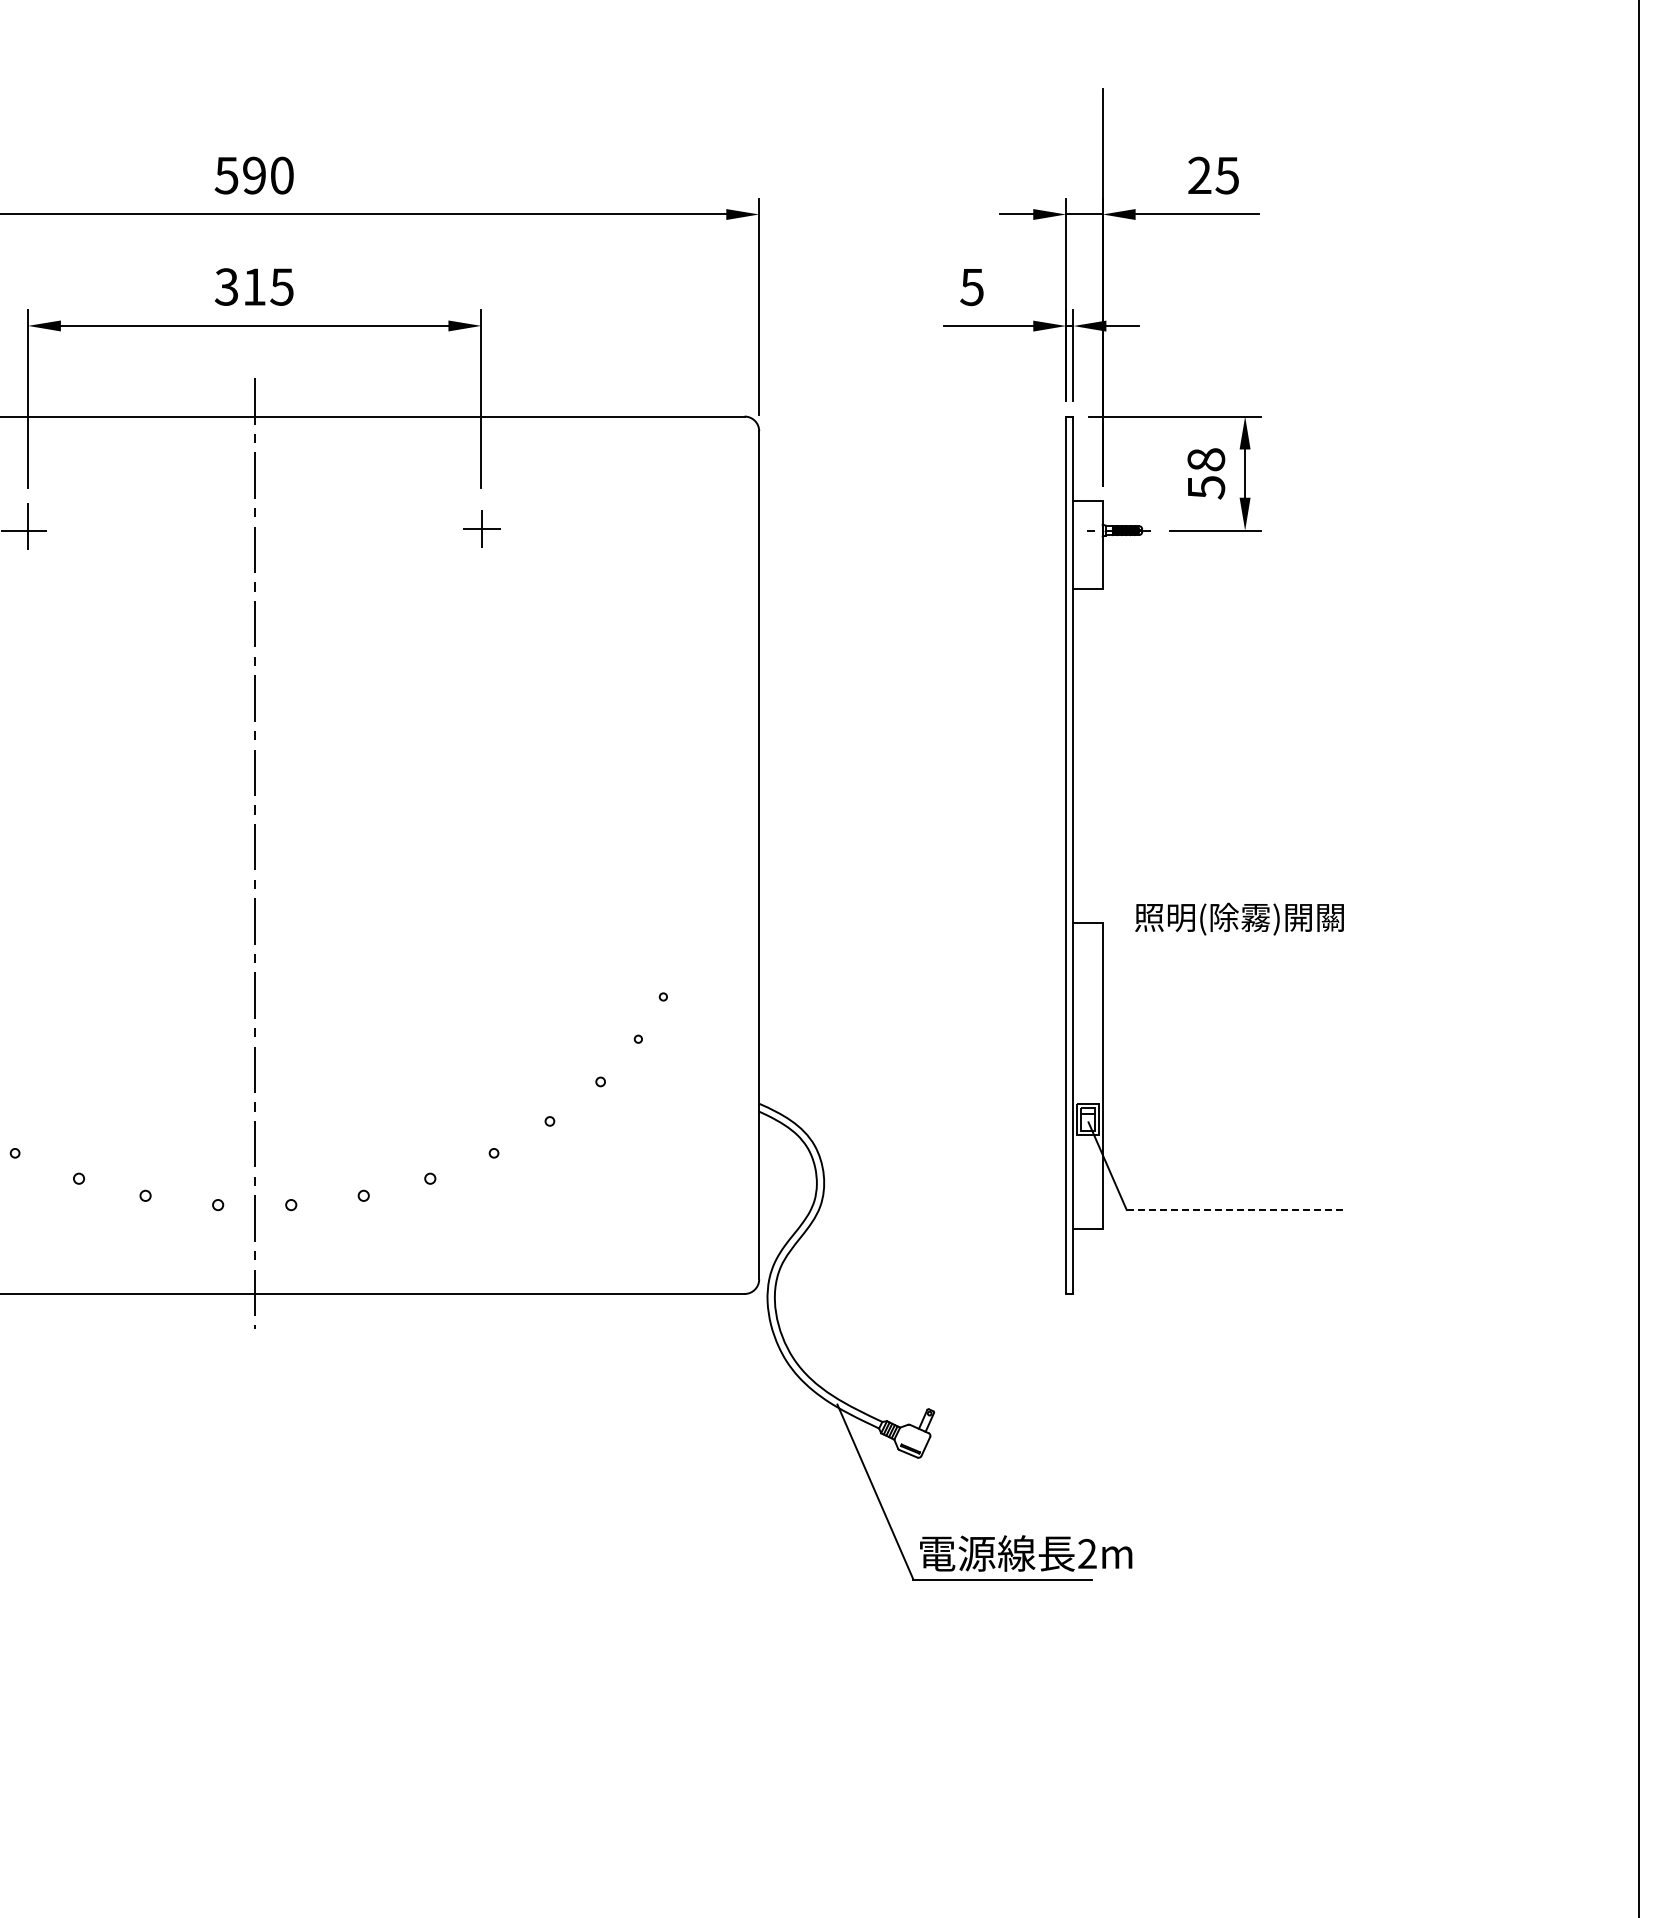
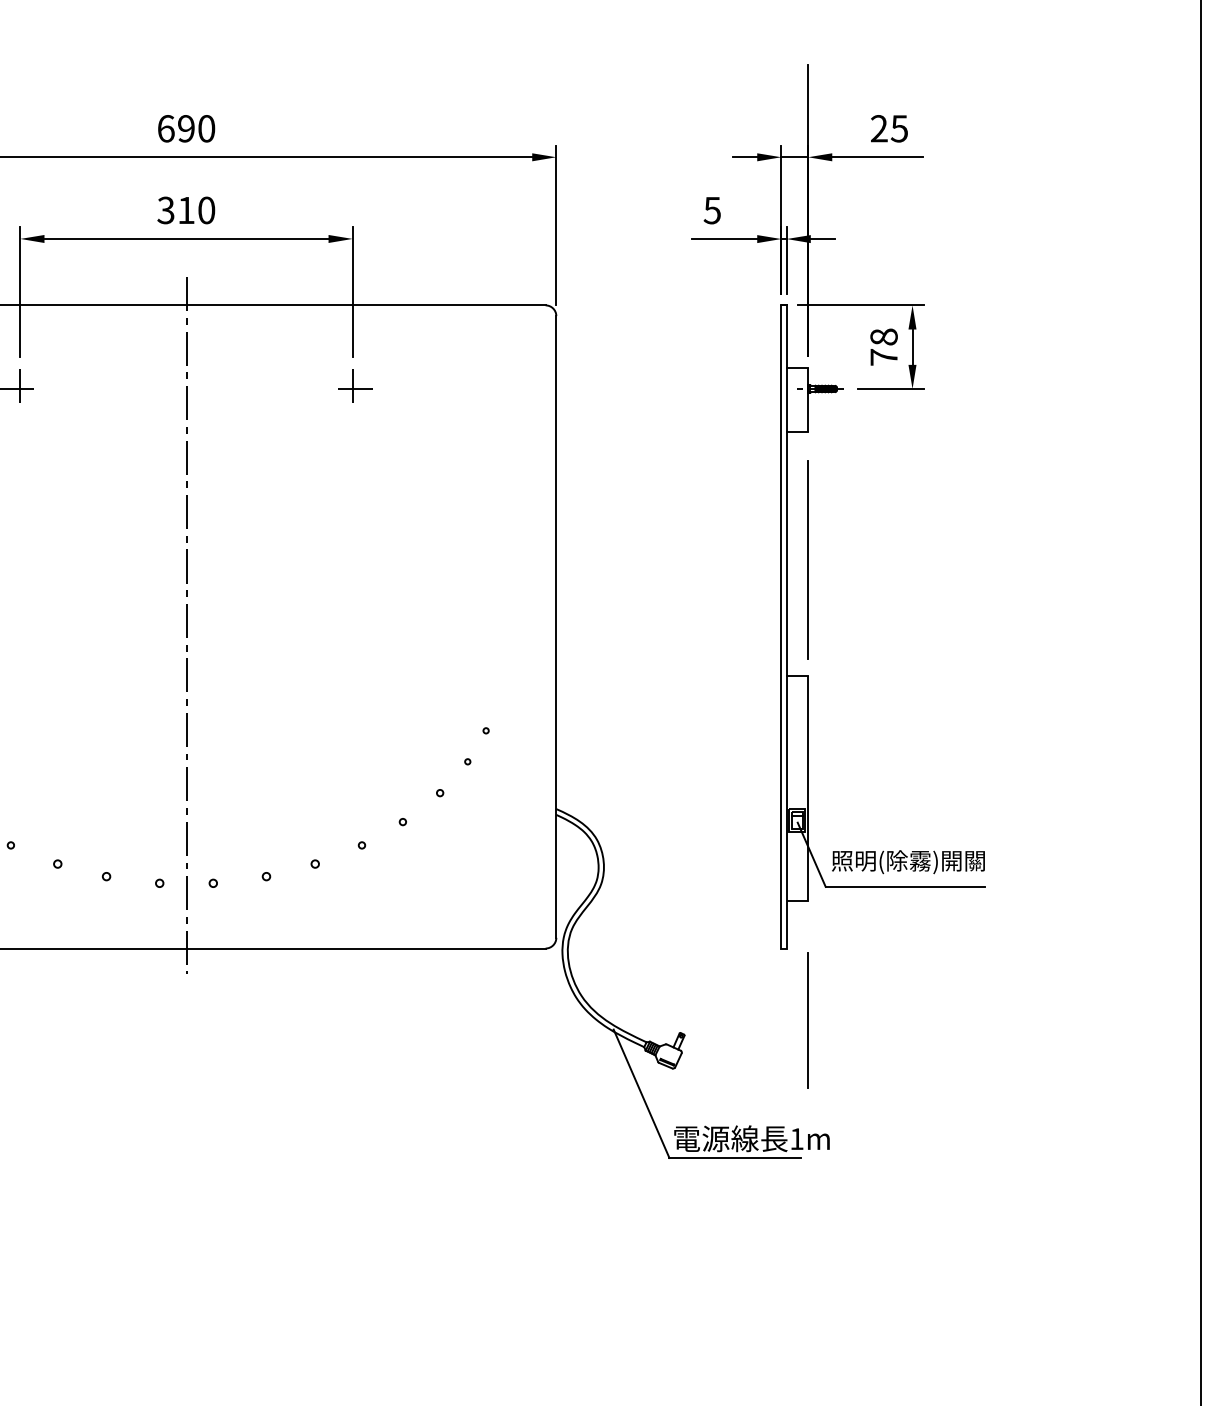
text: (226, 175) -> (165, 128), 590 -> 690
text: (281, 286) -> (206, 210), 315 -> 310
text: (1206, 487) -> (884, 357), 58 -> 78
part: (484, 526) -> (354, 385), size x1.43
line: (1102, 763) -> (807, 559), added
text: (1239, 918) -> (908, 861), moved
line: (1235, 1209) -> (905, 886), dashed -> solid
line: (1102, 1392) -> (807, 1020), added
text: (1087, 1553) -> (796, 1138), 2m -> 1m

